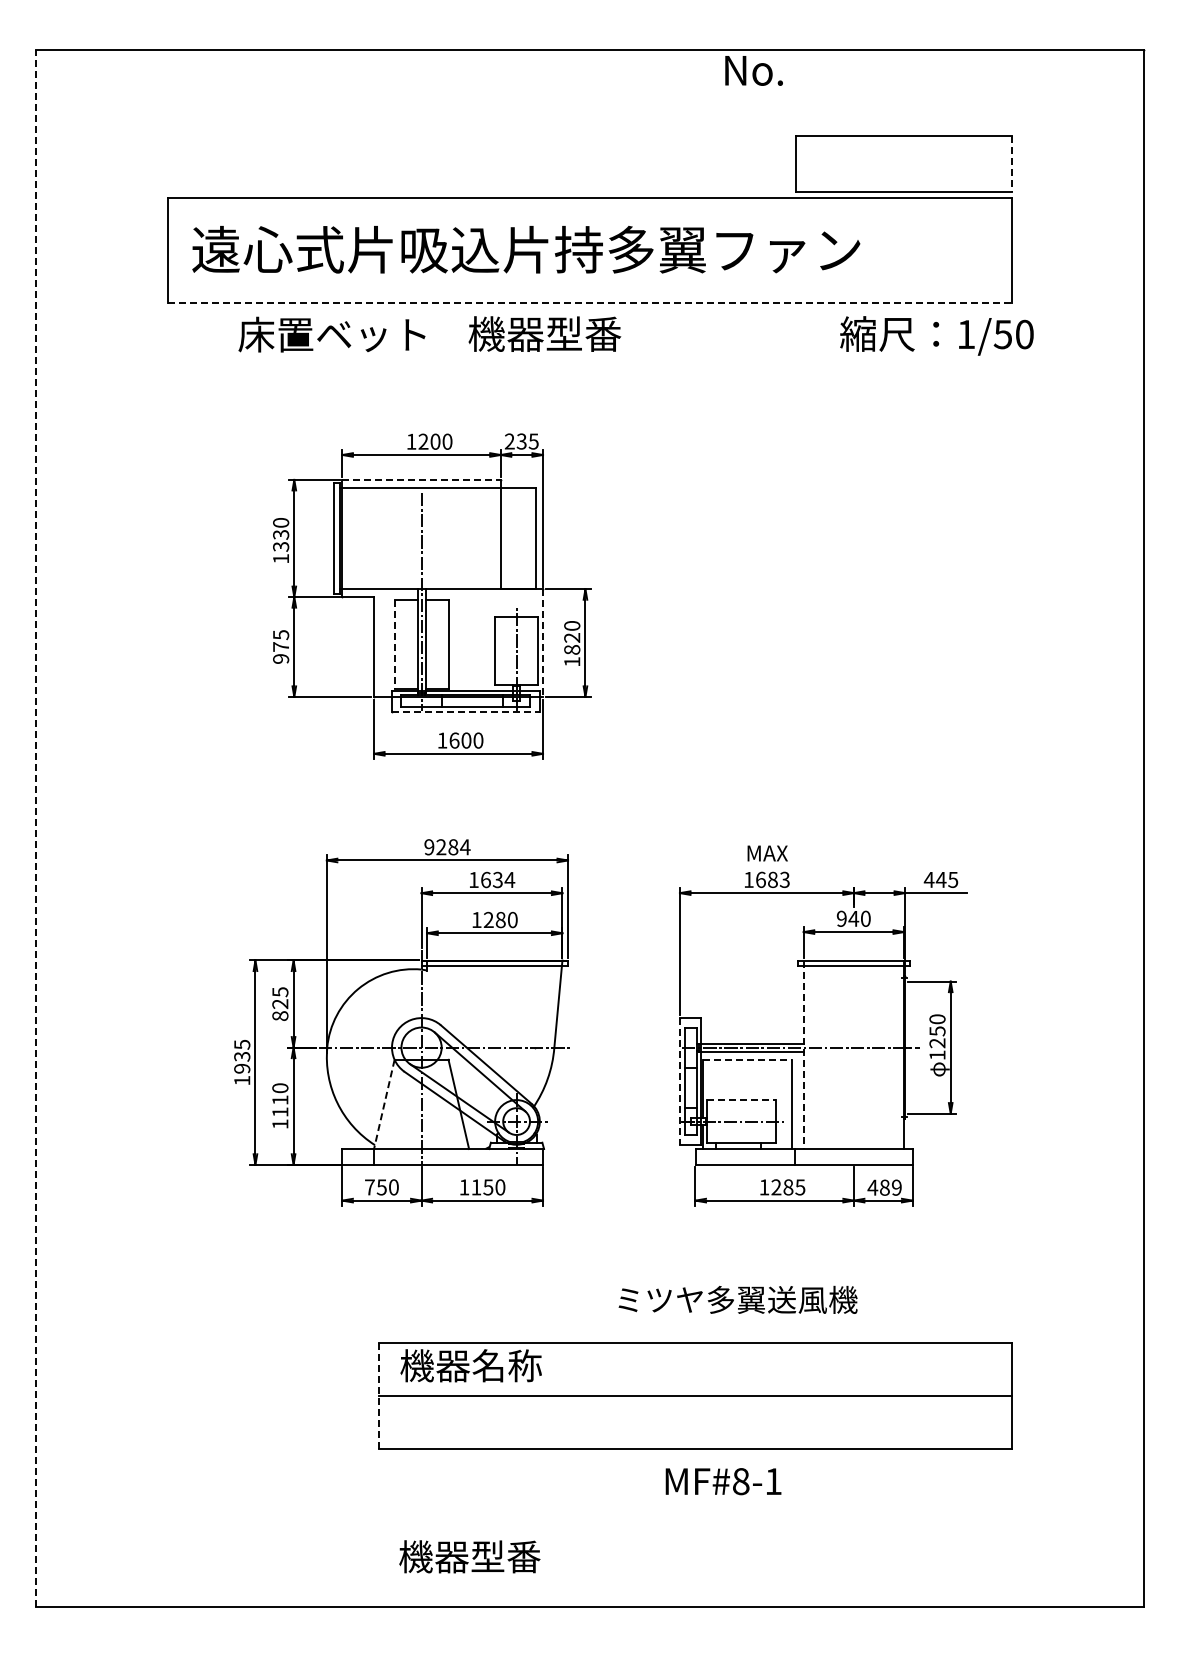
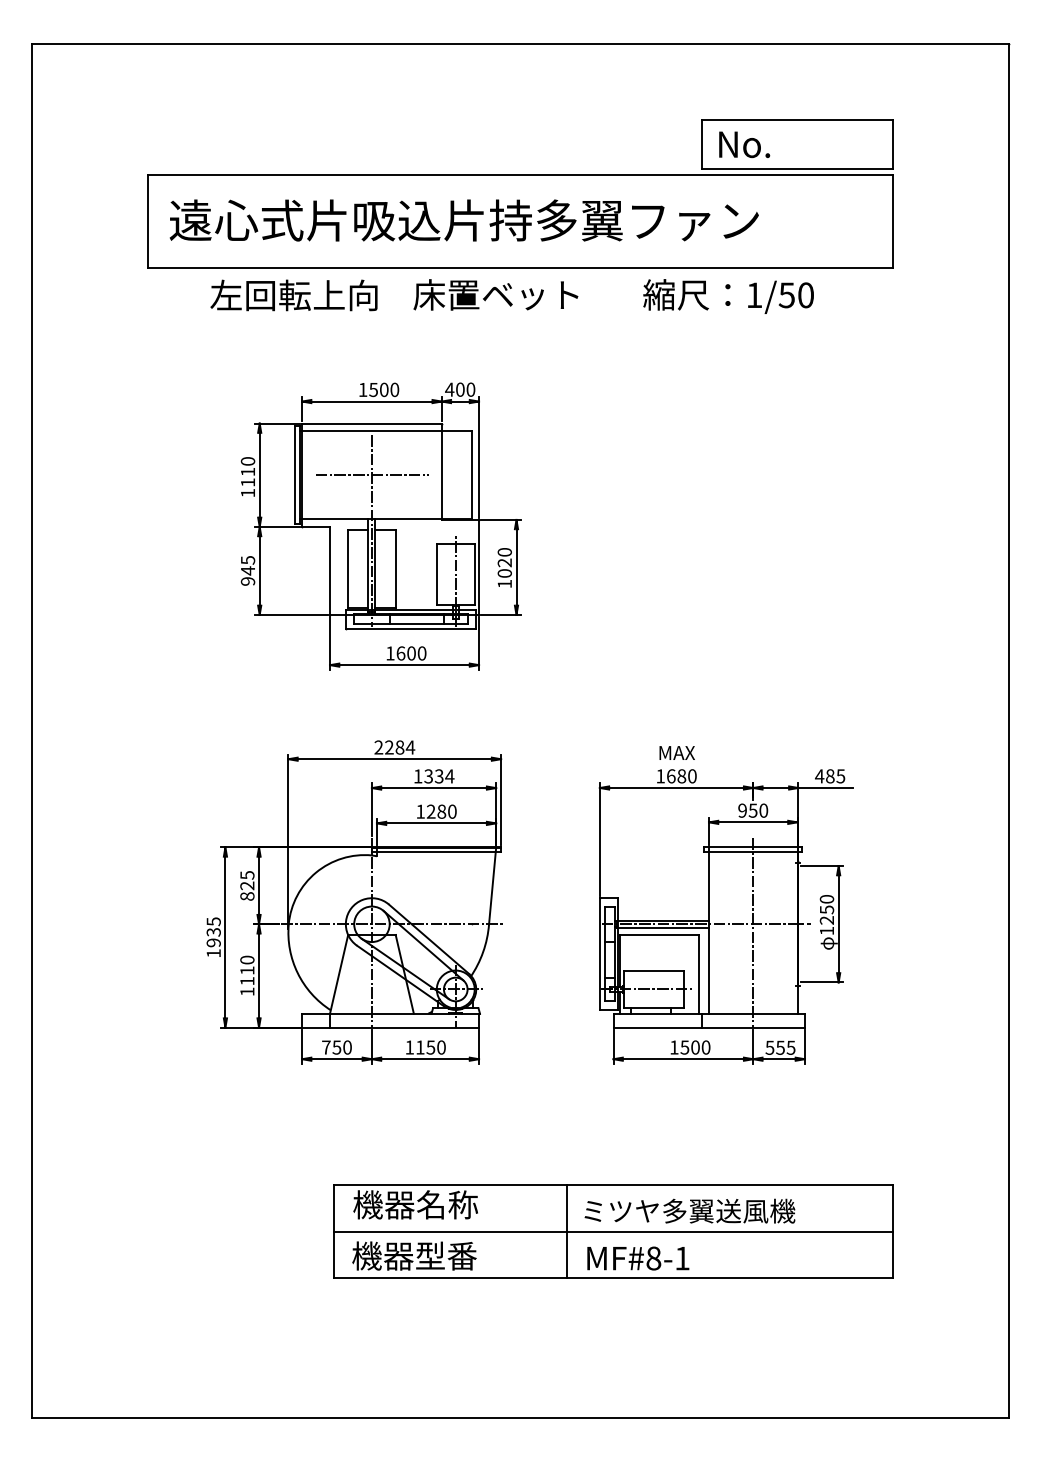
text: (753, 70) -> (744, 144), moved
line: (1012, 163) -> (893, 144), dashed -> solid
line: (590, 303) -> (520, 267), dashed -> solid
text: (561, 333) -> (495, 294), 機器型番 -> 床置ベット
text: (332, 334) -> (293, 295), 床置ベット -> 左回転上向
text: (936, 335) -> (728, 296), moved
text: (423, 441) -> (373, 389), 1200 -> 1500
text: (521, 441) -> (460, 389), 235 -> 400
line: (422, 479) -> (372, 423), dashed -> solid
line: (421, 538) -> (371, 475), added
text: (281, 540) -> (248, 476), 1330 -> 1110
line: (543, 643) -> (479, 567), dashed -> solid
line: (394, 644) -> (348, 568), dashed -> solid
text: (280, 646) -> (247, 570), 975 -> 945
text: (572, 649) -> (505, 573), 1820 -> 1020
line: (465, 712) -> (410, 628), dashed -> solid
line: (35, 828) -> (31, 731), dashed -> solid
text: (429, 847) -> (378, 747), 9284 -> 2284
text: (485, 879) -> (428, 775), 1634 -> 1334
text: (784, 879) -> (692, 775), 1683 -> 1680
text: (940, 879) -> (829, 775), 445 -> 485
text: (853, 918) -> (752, 810), 940 -> 950
line: (803, 1055) -> (708, 931), dashed -> solid
line: (853, 1057) -> (752, 932), added
line: (747, 1059) -> (659, 934), dashed -> solid
line: (679, 1081) -> (599, 954), dashed -> solid
line: (741, 1100) -> (654, 970), dashed -> solid
line: (384, 1104) -> (339, 974), dashed -> solid
text: (788, 1187) -> (695, 1047), 1285 -> 1500
text: (884, 1187) -> (780, 1047), 489 -> 555
text: (737, 1299) -> (689, 1210), moved
line: (642, 1395) -> (566, 1231), added
line: (378, 1396) -> (333, 1231), dashed -> solid
text: (723, 1481) -> (638, 1258), moved
text: (469, 1556) -> (414, 1255), moved

